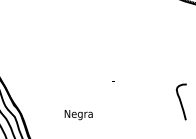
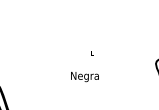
text: (78, 115) -> (84, 77), moved

